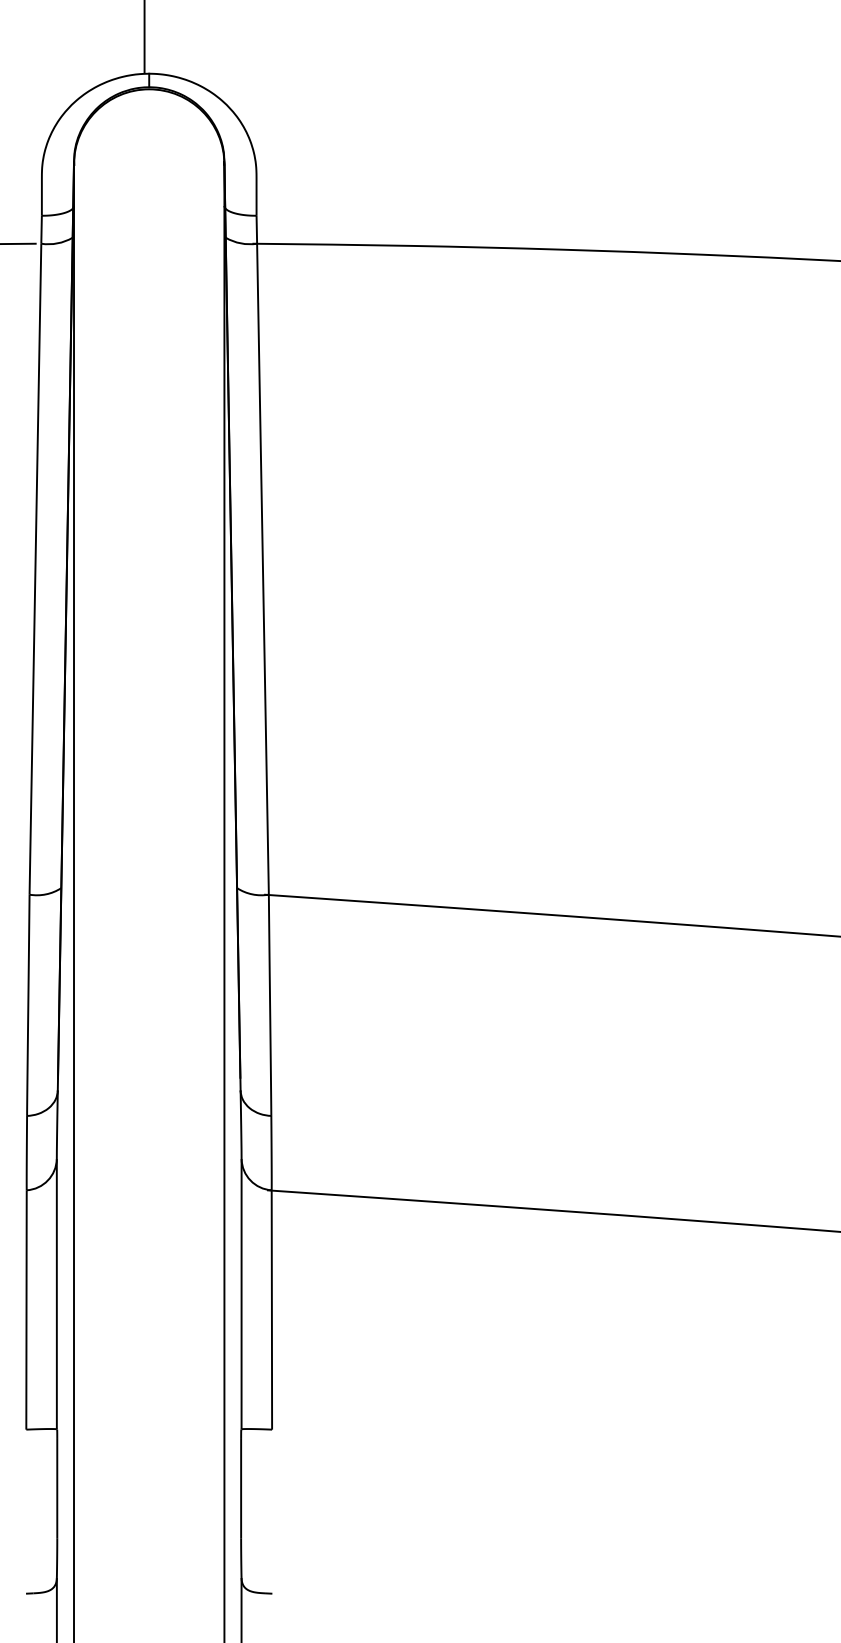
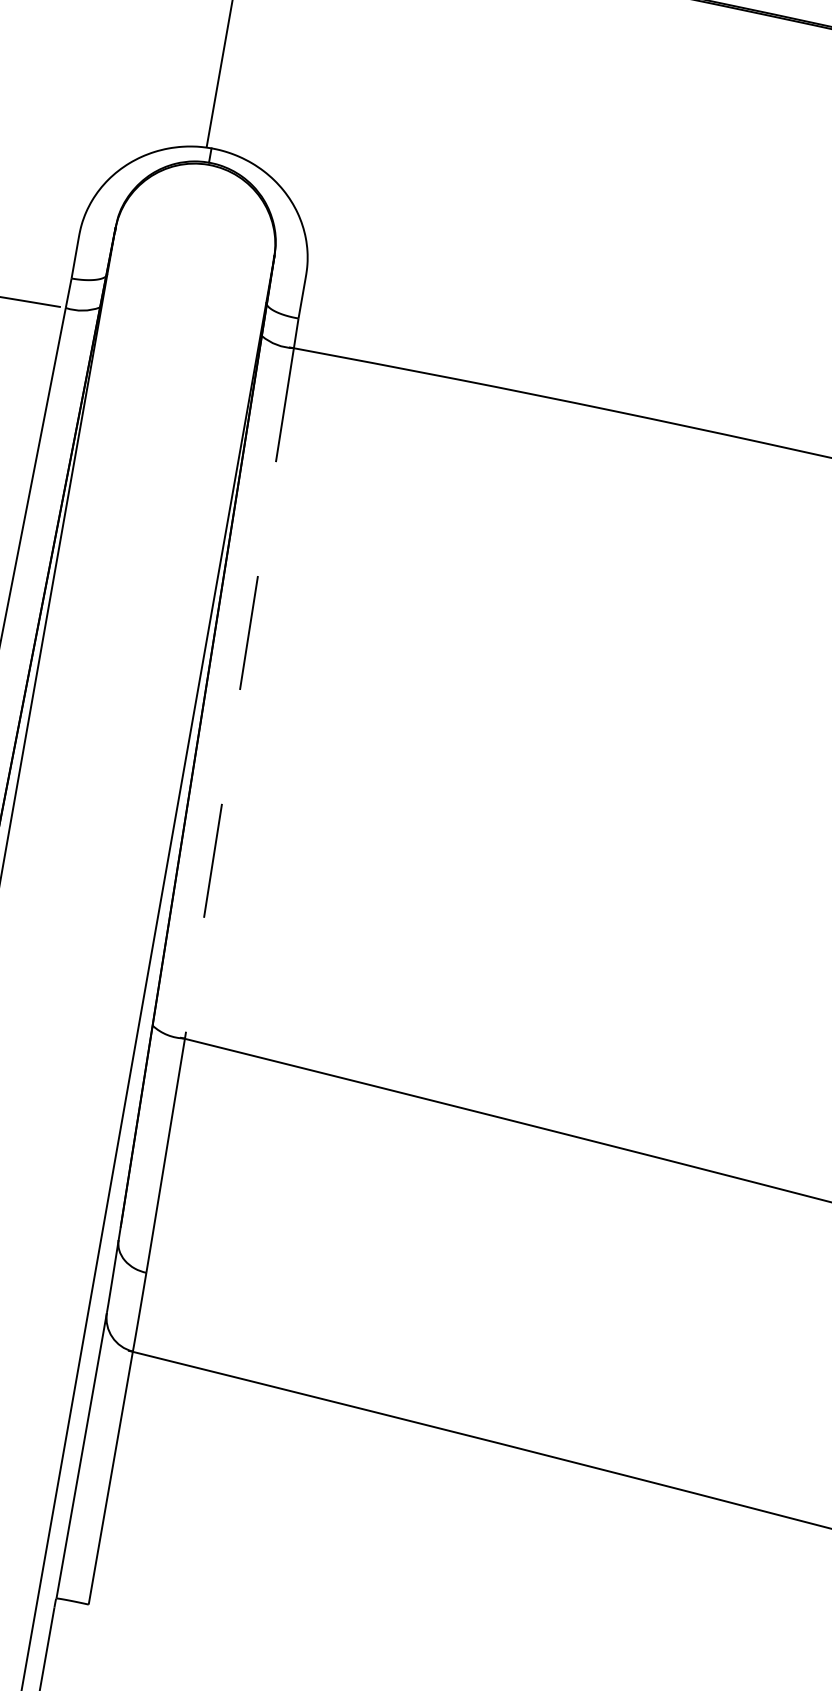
line: (263, 570) -> (239, 694), solid -> dashed

